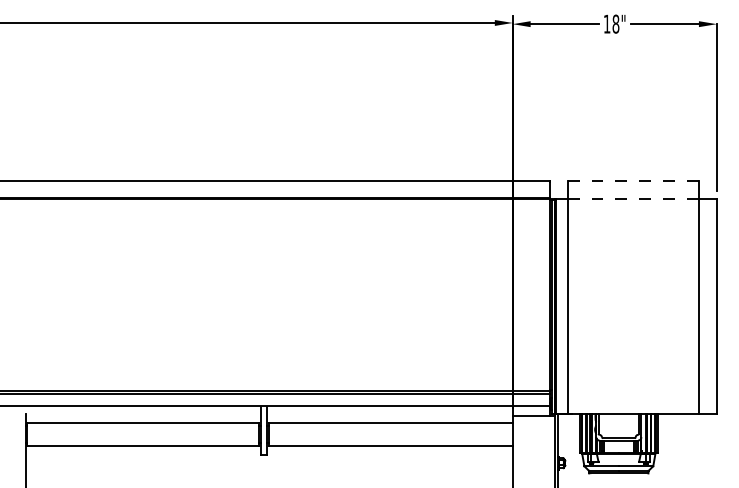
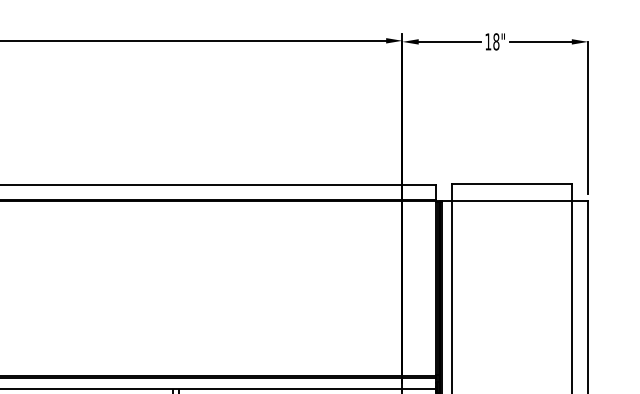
line: (633, 180) -> (512, 184), dashed -> solid
line: (633, 198) -> (512, 200), dashed -> solid

